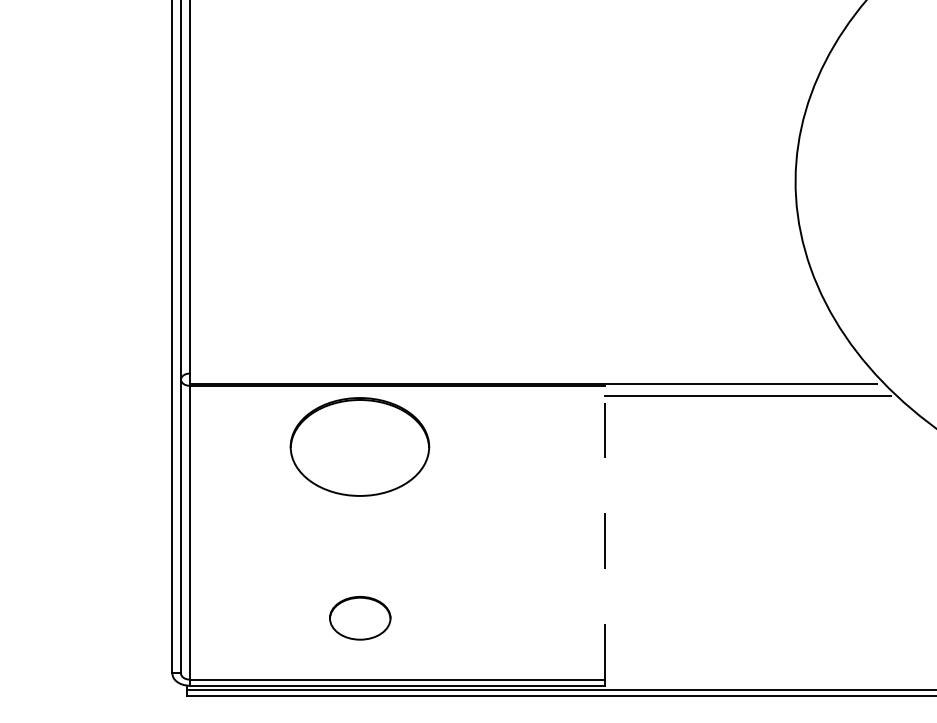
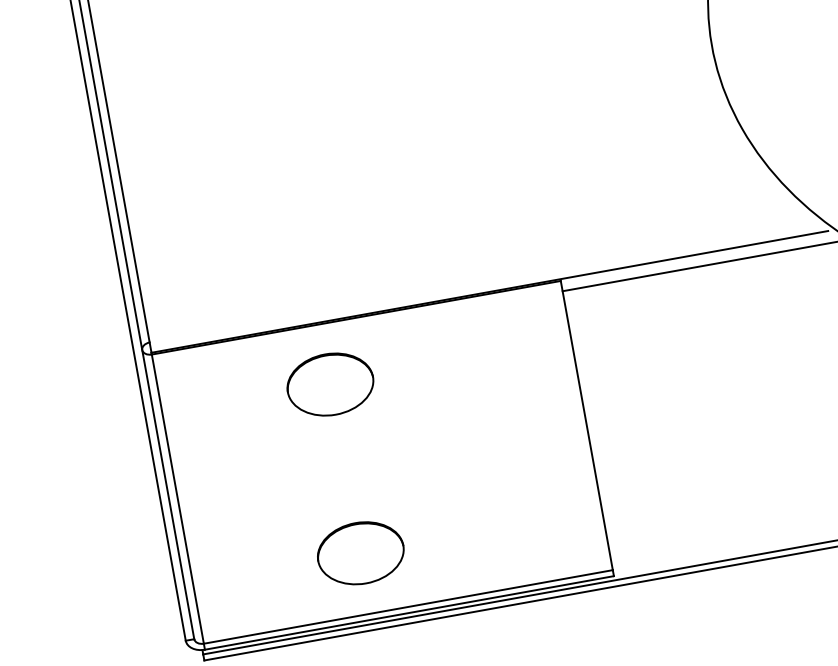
part: (360, 446) -> (330, 384), size x0.62
line: (605, 532) -> (587, 425), dashed -> solid
part: (360, 617) -> (360, 552), size x1.43

